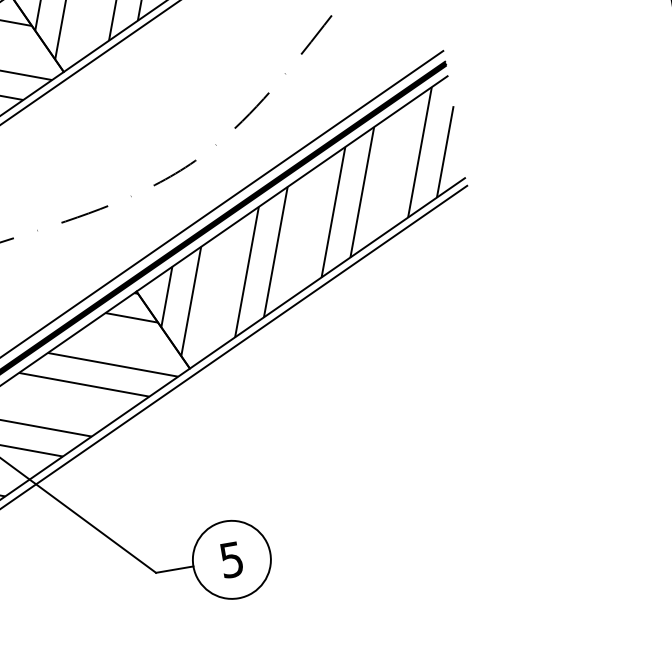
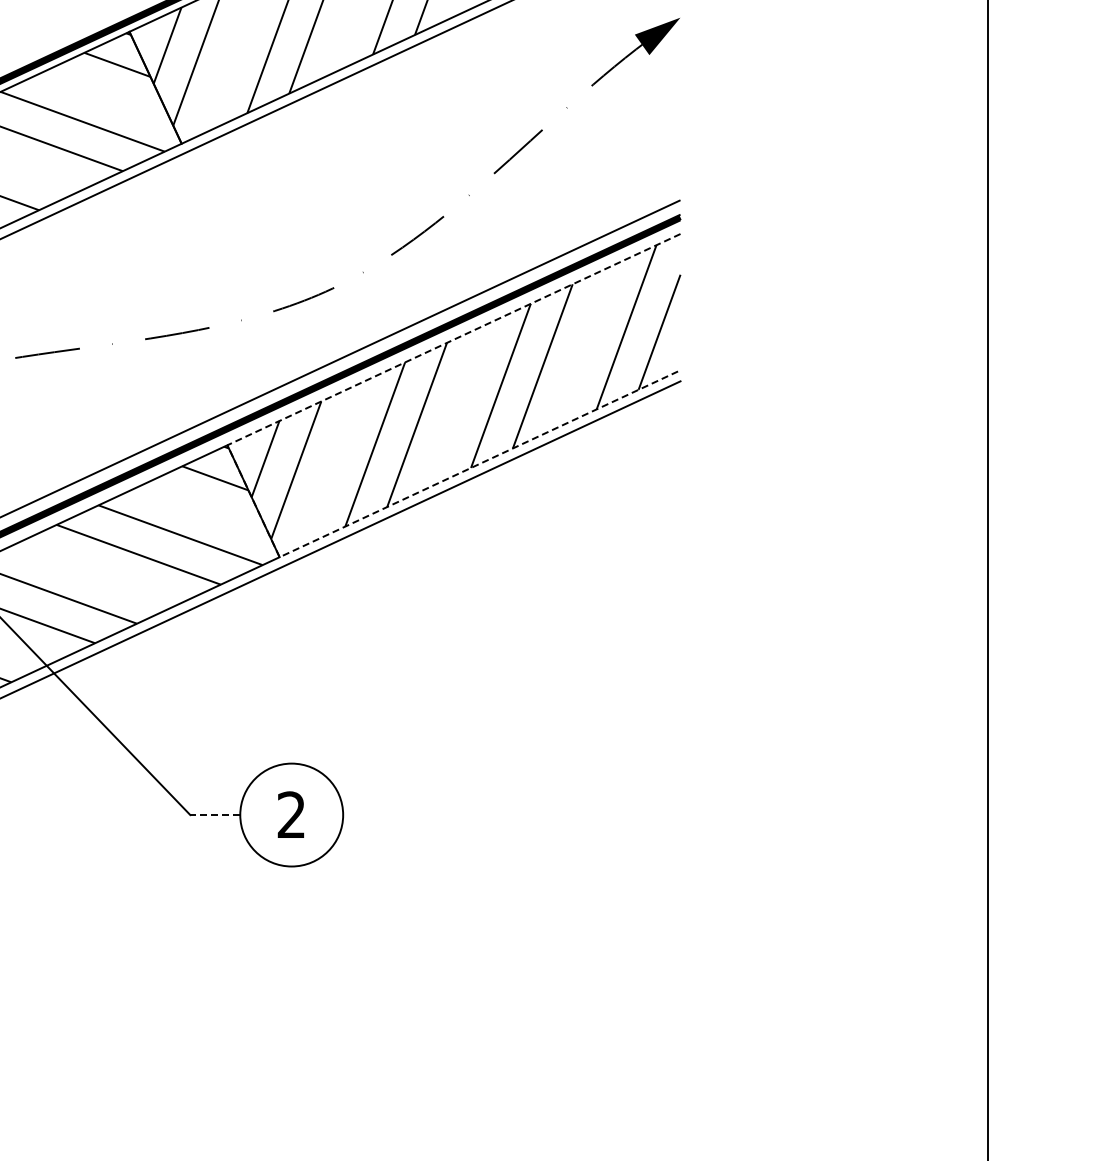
line: (150, 312) -> (241, 475), solid -> dashed
text: (230, 559) -> (290, 814), 5 -> 2
line: (174, 569) -> (215, 815), solid -> dashed

